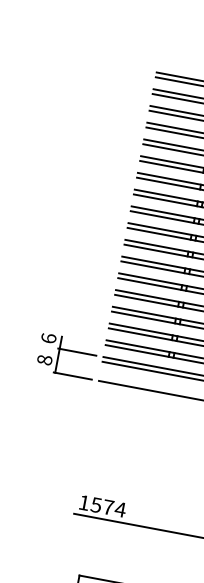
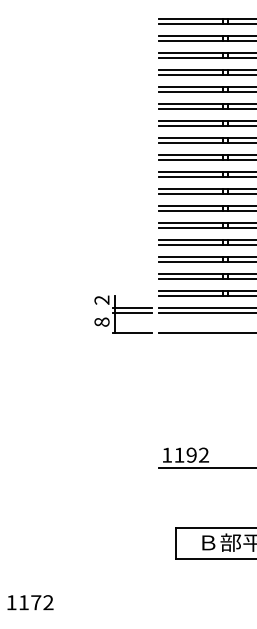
text: (48, 337) -> (101, 299), 6 -> 2
line: (76, 357) -> (132, 313), added
text: (108, 506) -> (191, 454), 1574 -> 1192

